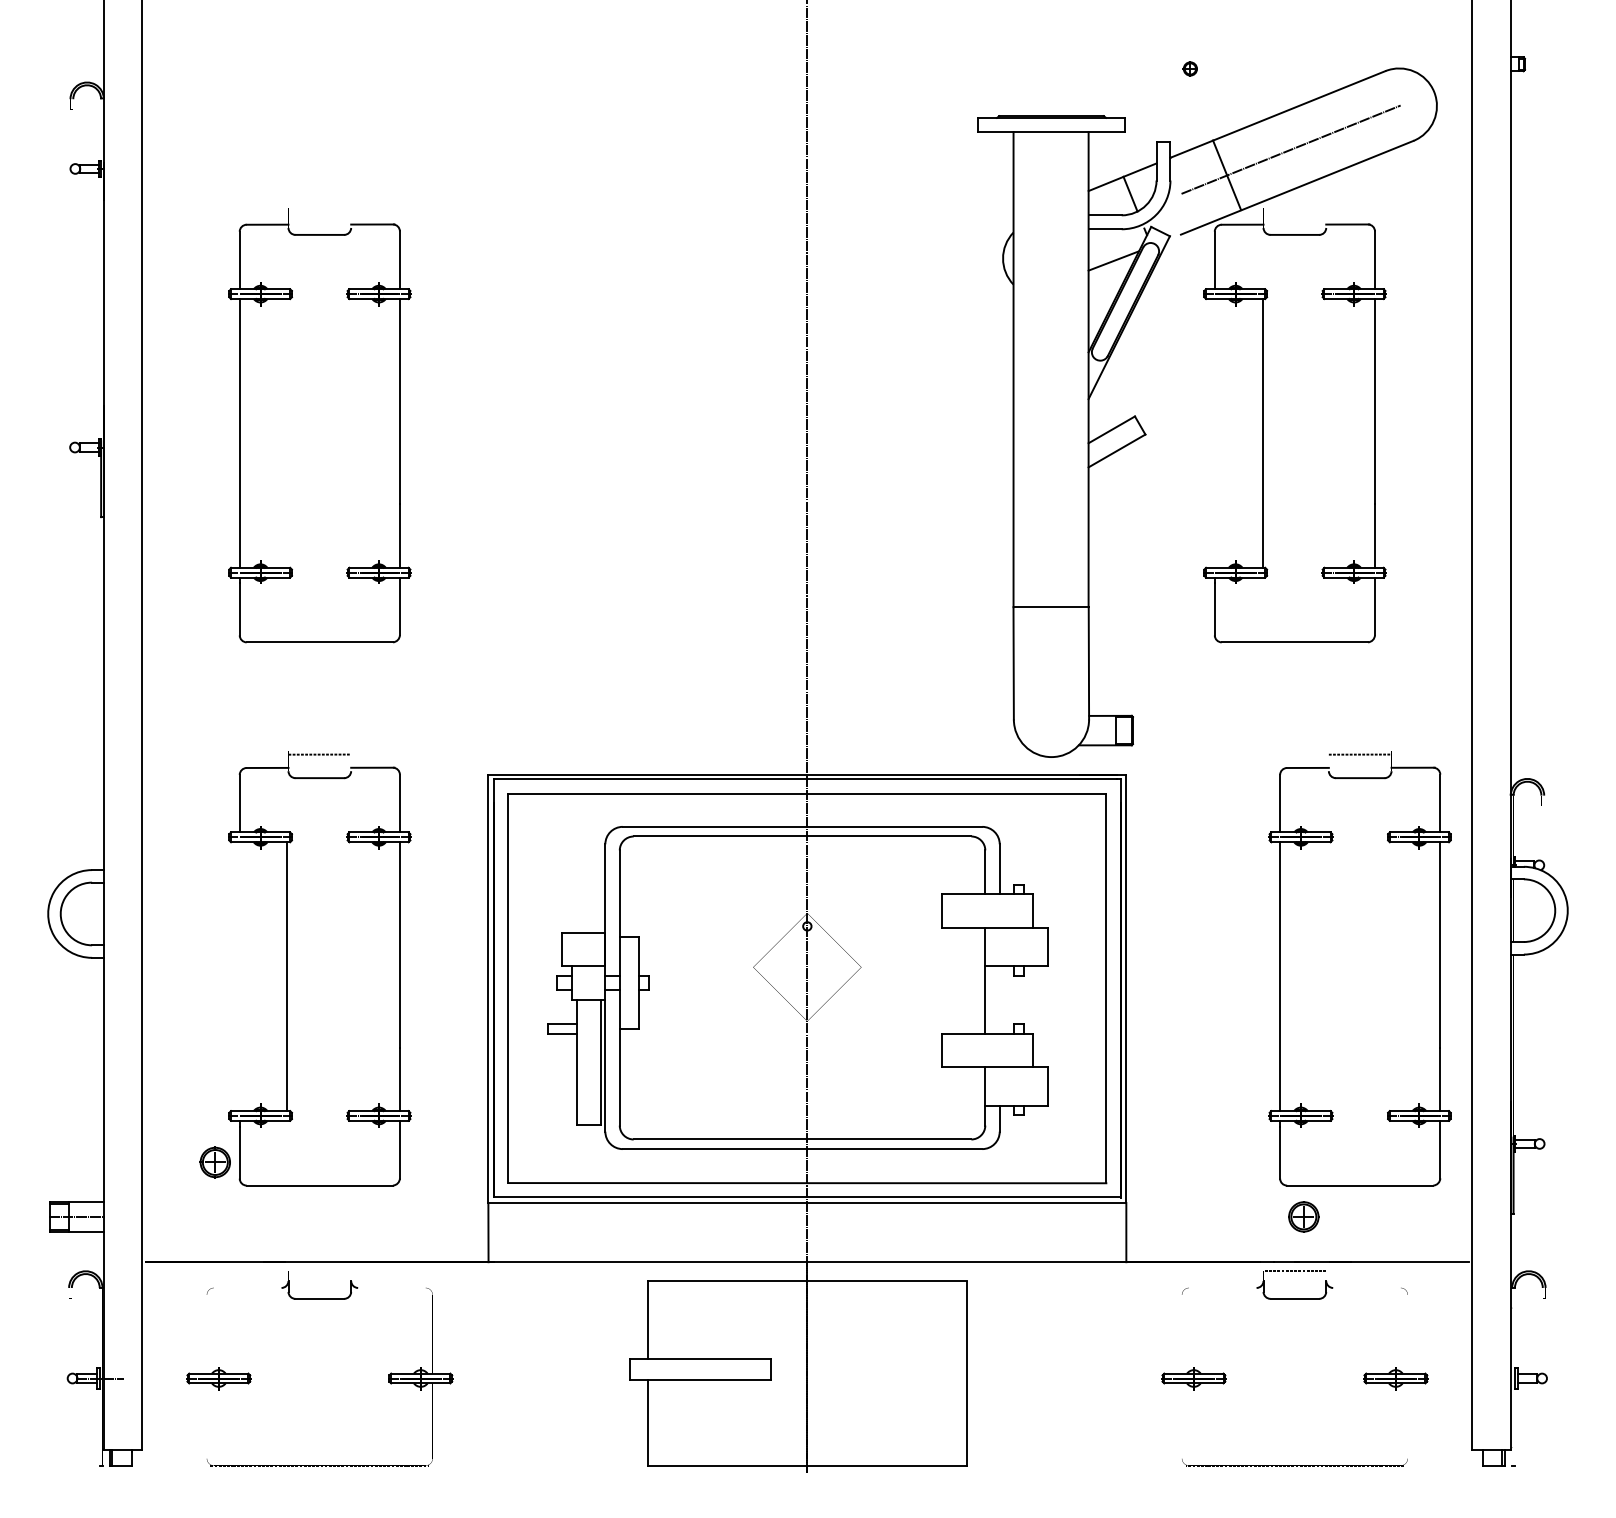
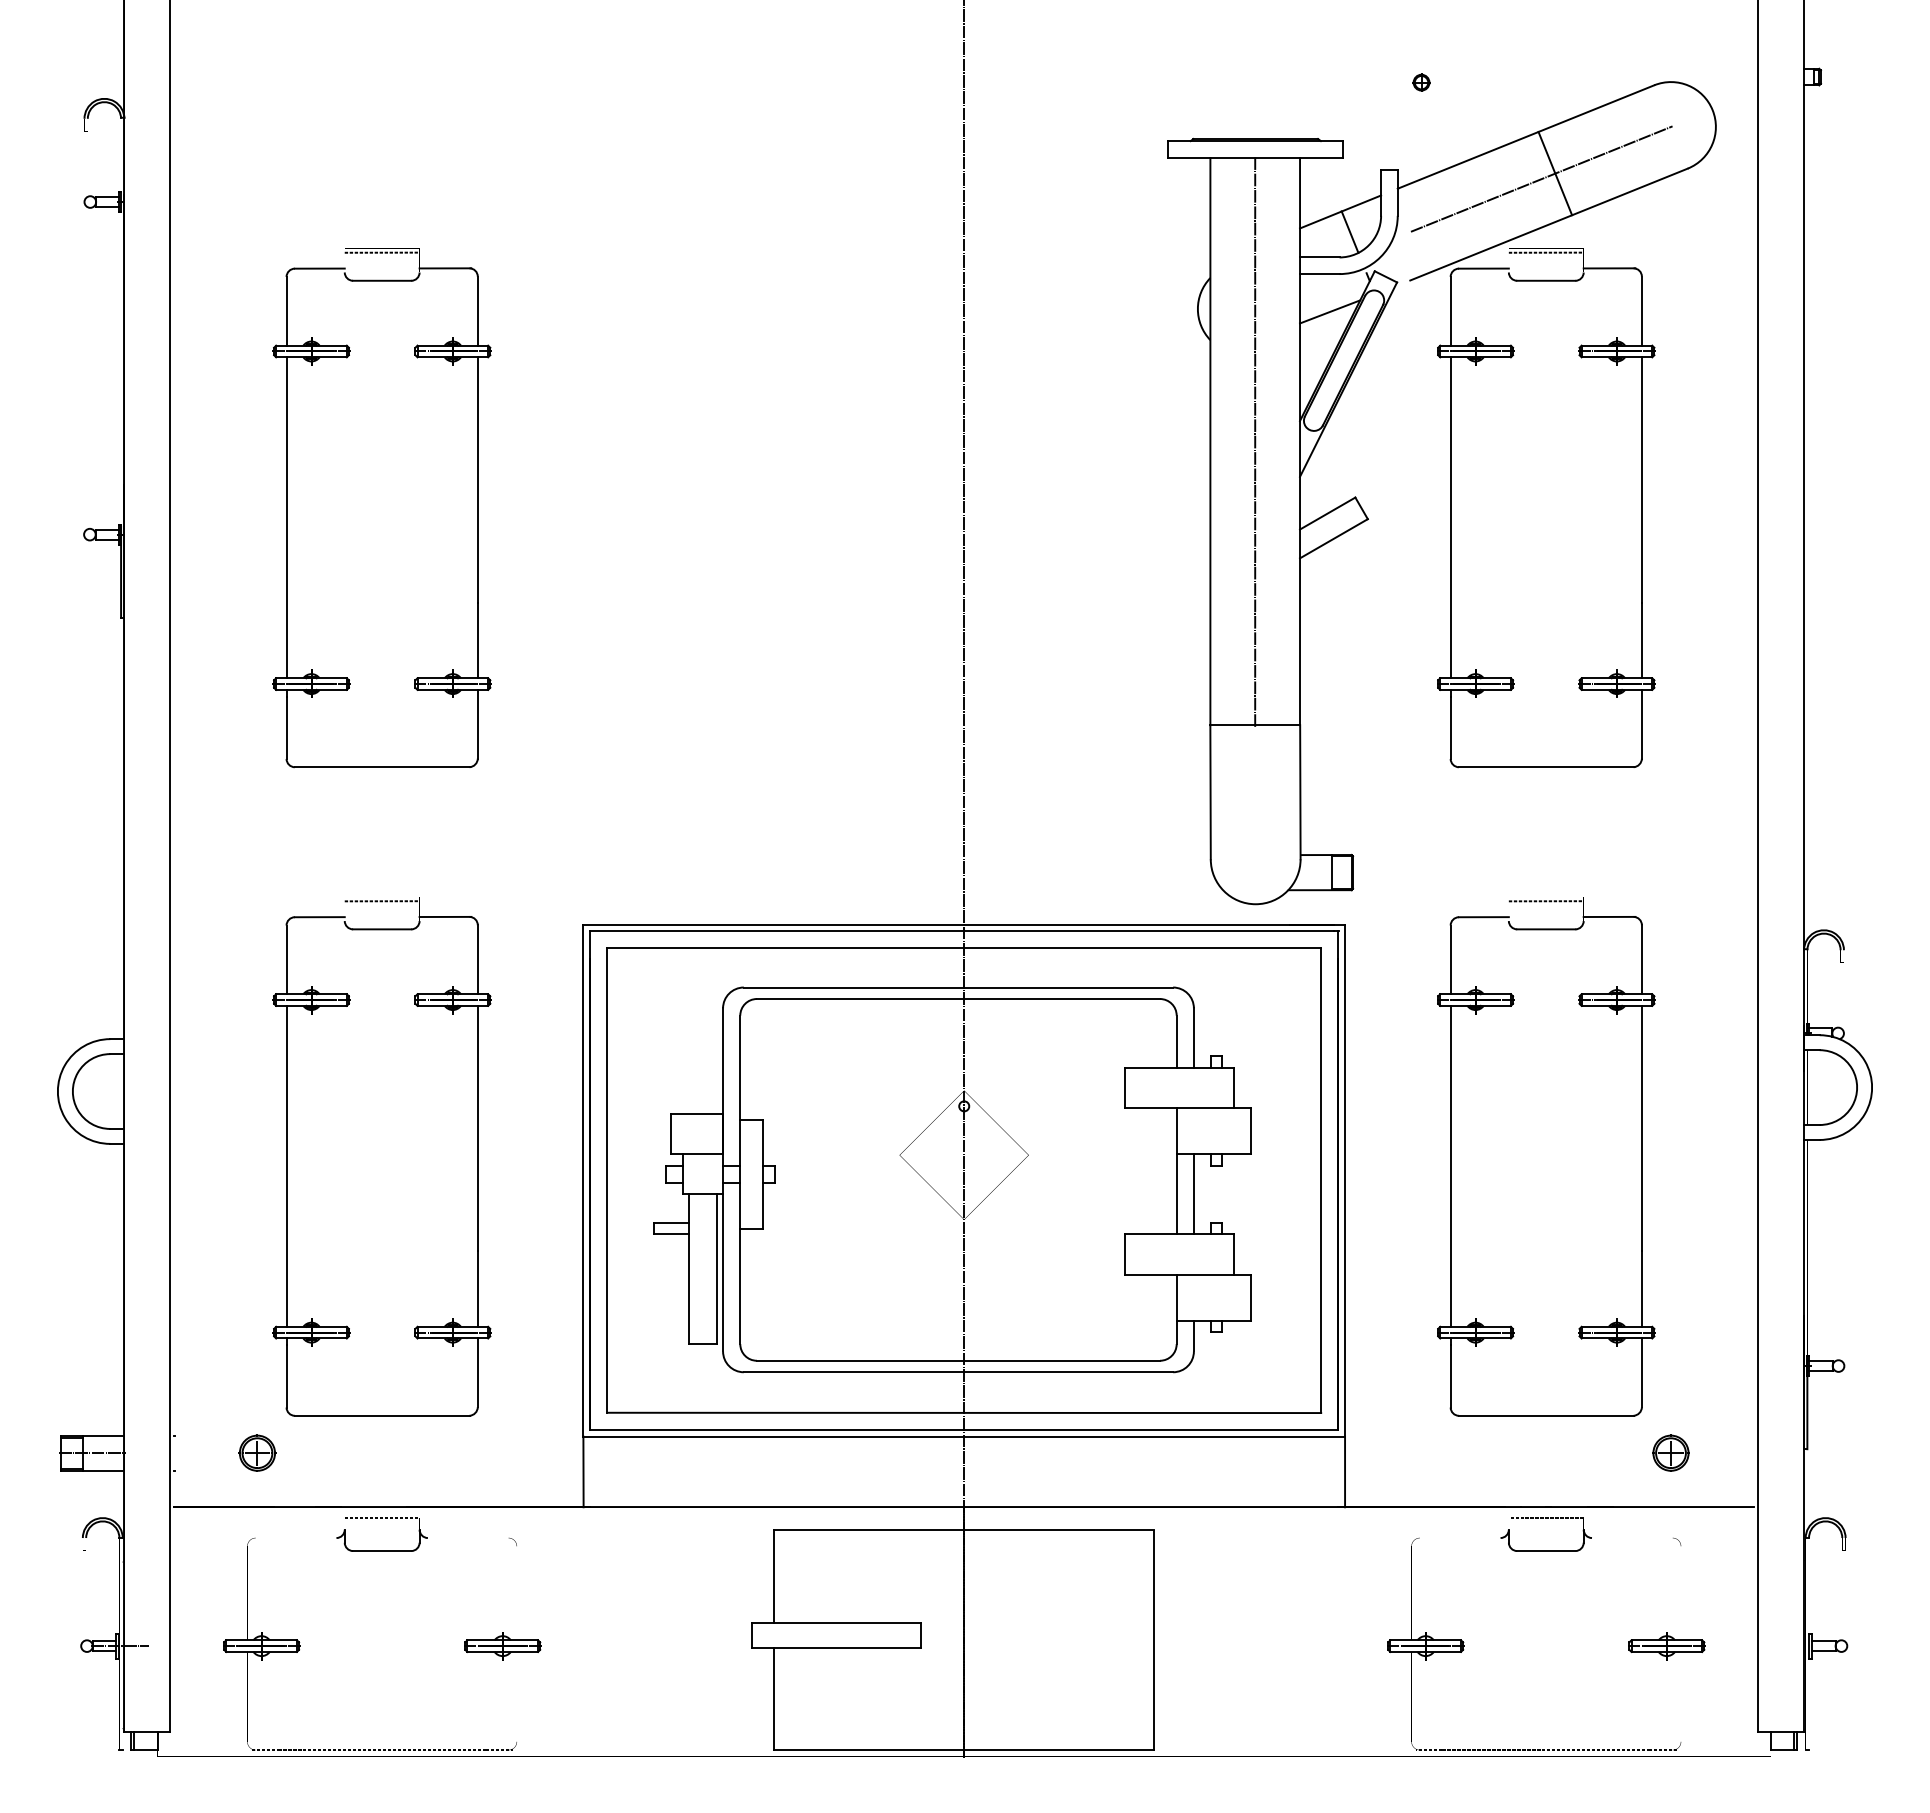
line: (1227, 175) -> (1555, 173), moved
line: (319, 211) -> (381, 252), added
line: (1294, 211) -> (1545, 252), added
line: (1051, 369) -> (1255, 441), added
line: (1262, 433) -> (1450, 517), moved
part: (1280, 968) -> (1451, 1156), moved
line: (286, 975) -> (286, 1165), moved
line: (999, 1000) -> (1193, 1194), added
part: (215, 1161) -> (257, 1452), moved
part: (1303, 1216) -> (1670, 1452), moved
line: (319, 1271) -> (381, 1518), added

